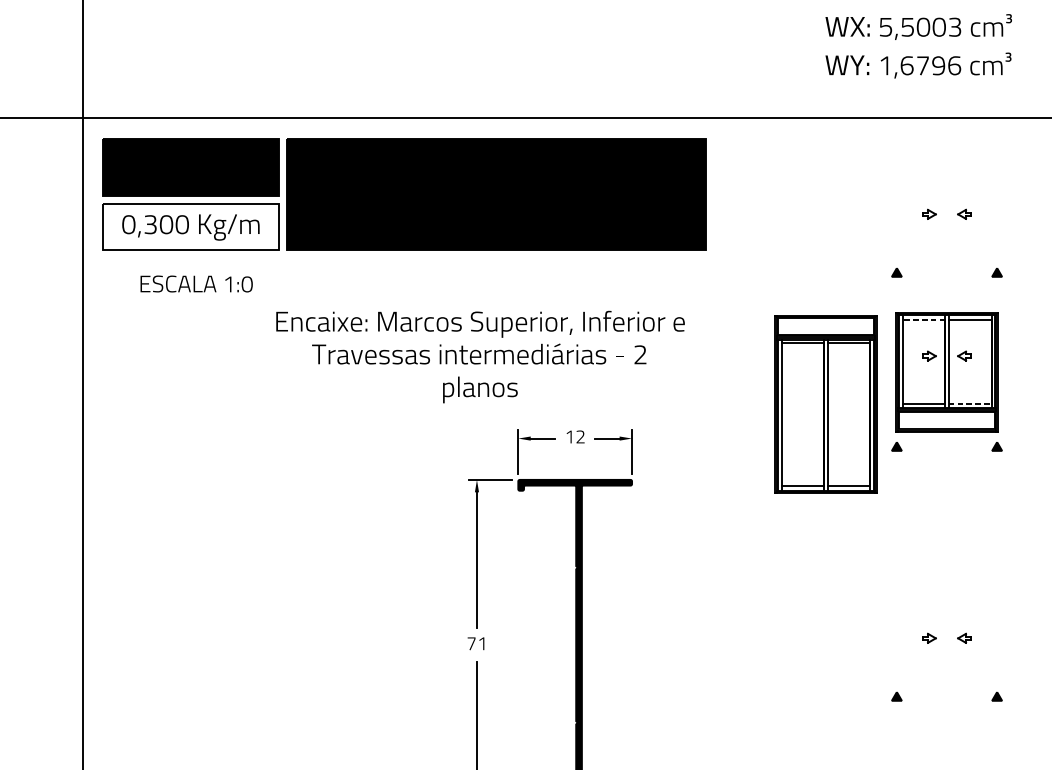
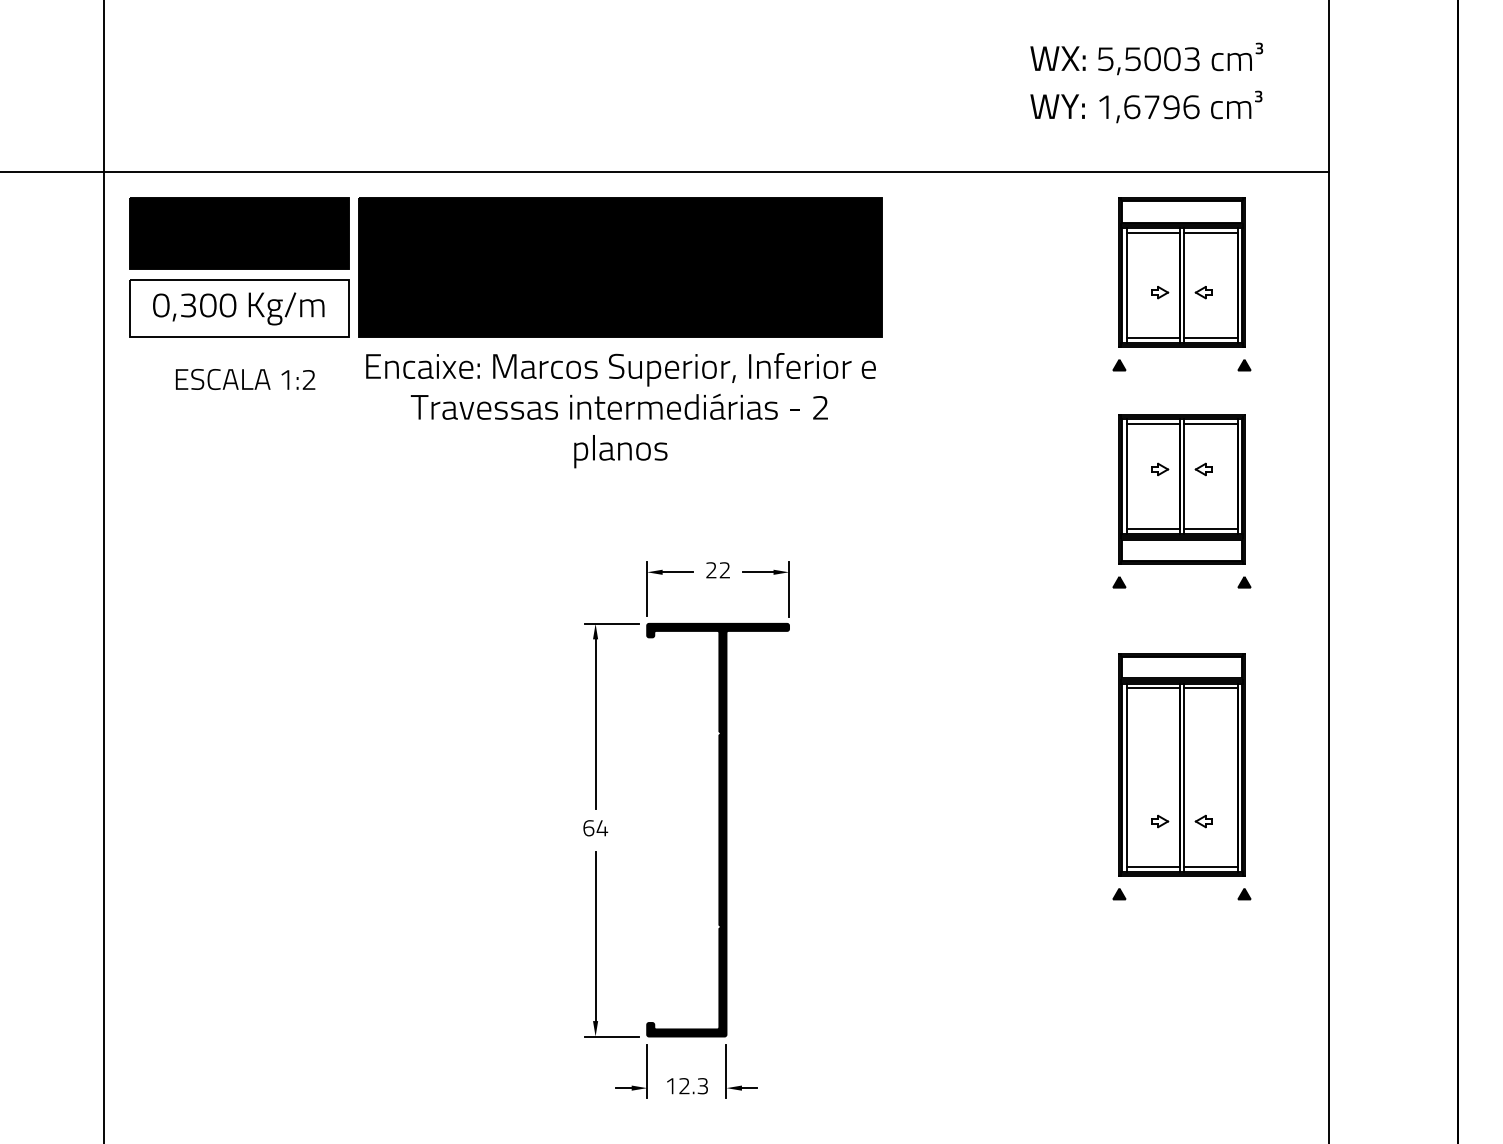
part: (946, 198) -> (1181, 272), added
text: (246, 284) -> (308, 379), 1:0 -> 1:2
line: (923, 320) -> (1152, 424), dashed -> solid
text: (480, 356) -> (620, 410), moved
part: (825, 404) -> (1181, 764), moved
line: (969, 404) -> (1210, 529), dashed -> solid
text: (569, 437) -> (711, 570), 12 -> 22
text: (476, 643) -> (595, 828), 71 -> 64

